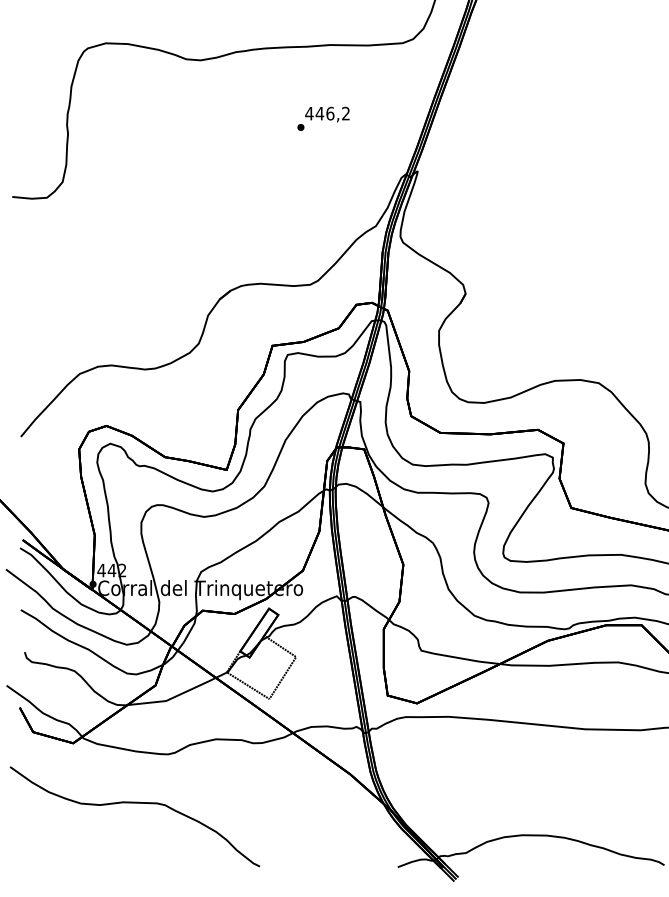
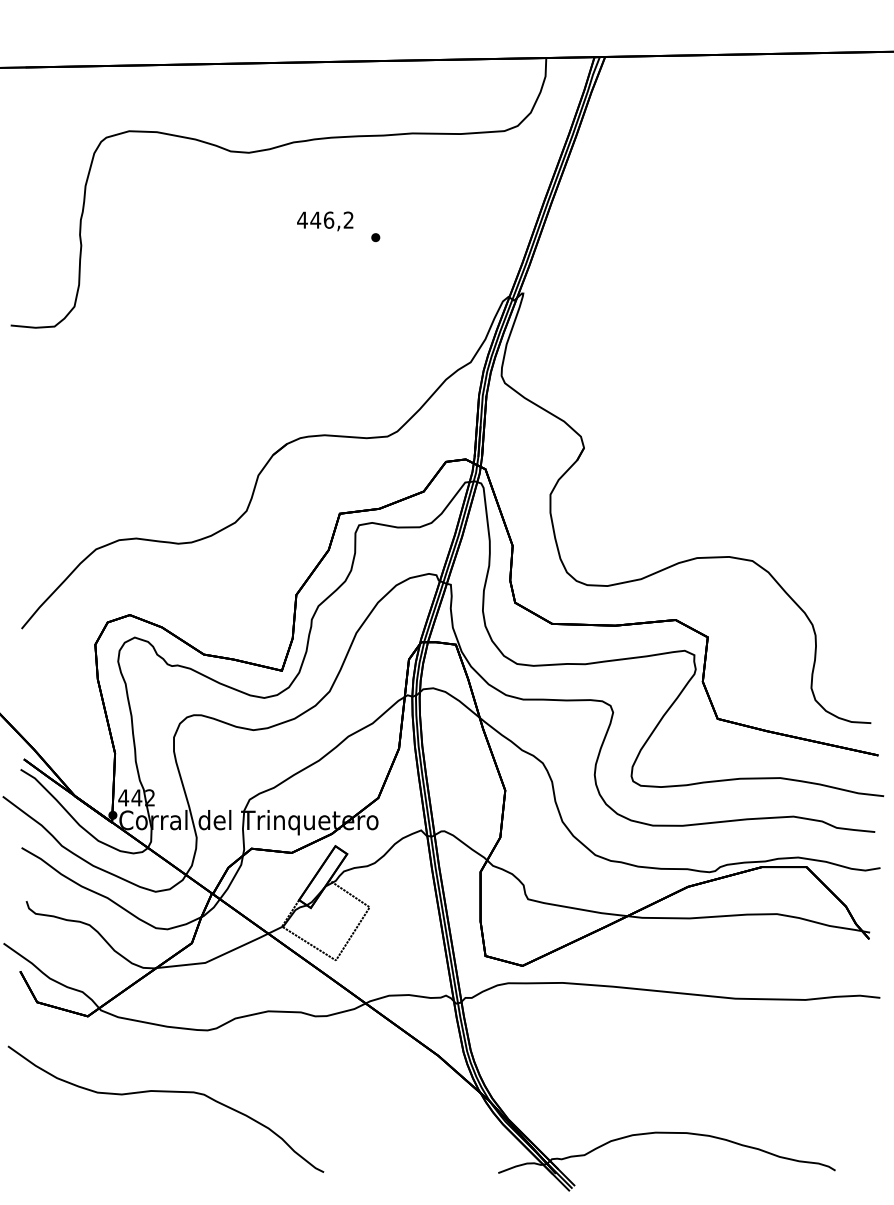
text: (327, 114) -> (325, 221), moved

